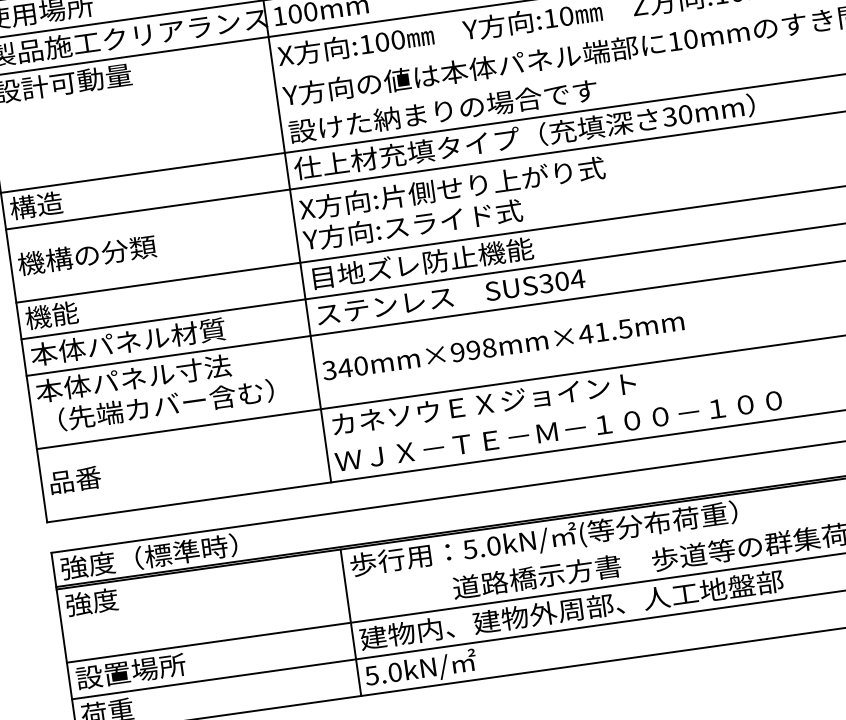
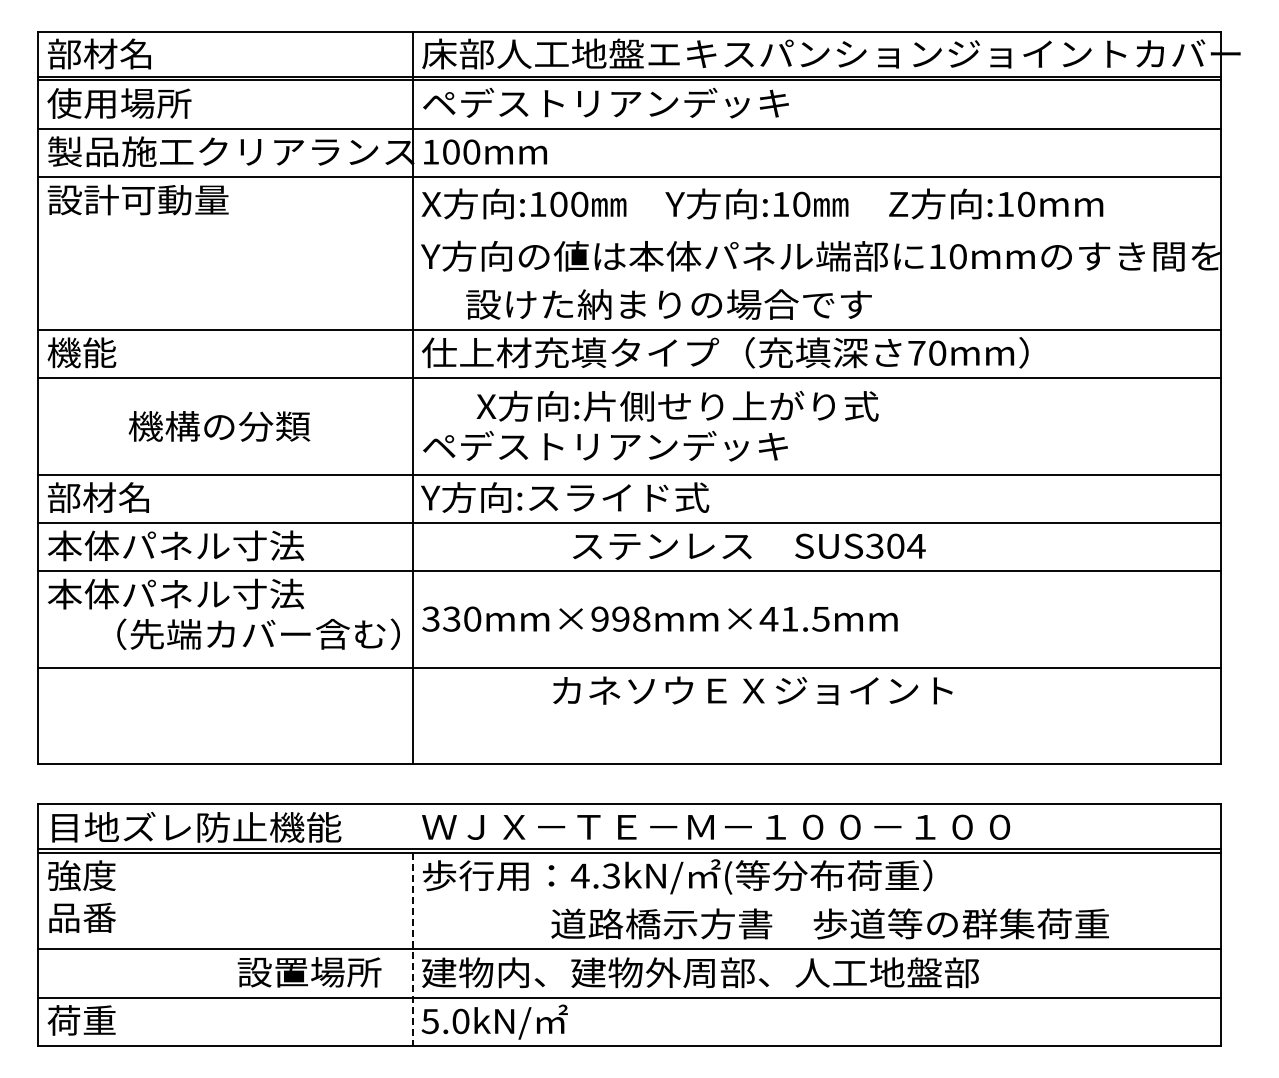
text: (442, 111) -> (668, 304), moved
text: (669, 116) -> (916, 352), 30mm -> 70mm
text: (452, 187) -> (677, 405), moved
text: (36, 205) -> (82, 352), 構造 -> 機能
text: (442, 220) -> (604, 445), Y方向:スライド式 -> ペデストリアンデッキ
text: (87, 255) -> (219, 426), moved
text: (420, 263) -> (568, 497), 目地ズレ防止機能 -> Y方向:スライド式
text: (451, 297) -> (749, 546), moved
text: (63, 313) -> (97, 497), 機能 -> 部材名
text: (198, 331) -> (268, 545), 本体パネル材質 -> 本体パネル寸法
text: (345, 367) -> (451, 618), 340mm×998mm×41.5mm -> 330mm×998mm×41.5mm
text: (483, 403) -> (752, 690), moved
text: (166, 405) -> (258, 634), moved
text: (558, 430) -> (716, 826), moved
text: (75, 479) -> (82, 917), moved
text: (481, 547) -> (595, 875), 5.0kN/ -> 4.3kN/
text: (172, 553) -> (194, 827), 強度（標準時） -> 目地ズレ防止機能
line: (350, 622) -> (412, 949), solid -> dashed
text: (130, 671) -> (309, 972), moved

